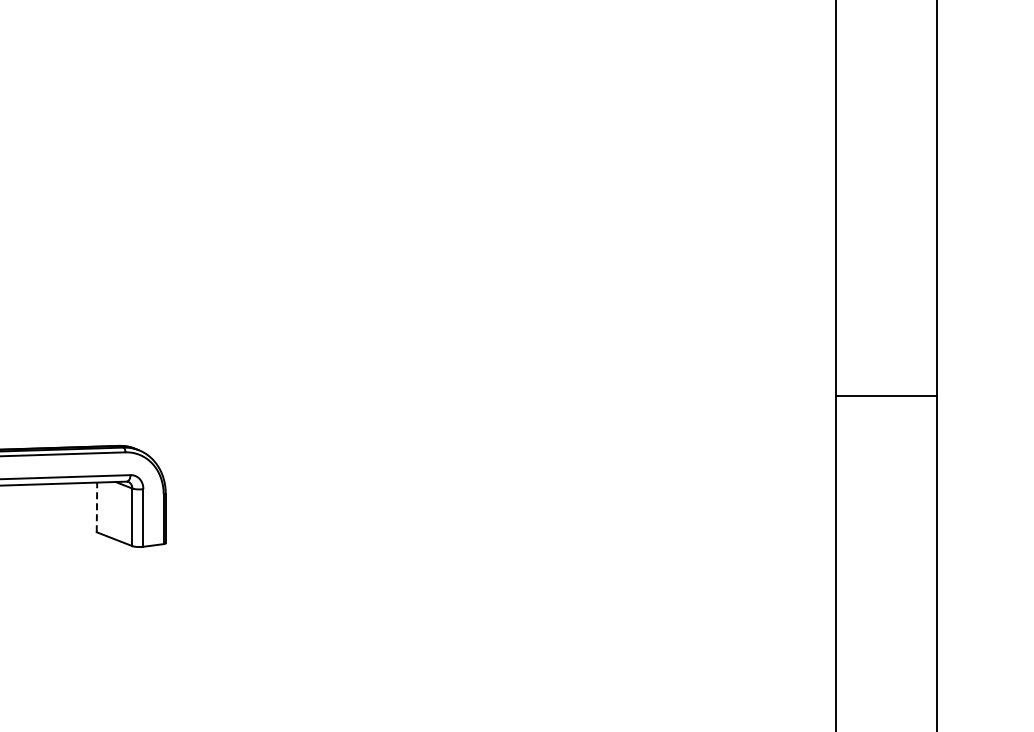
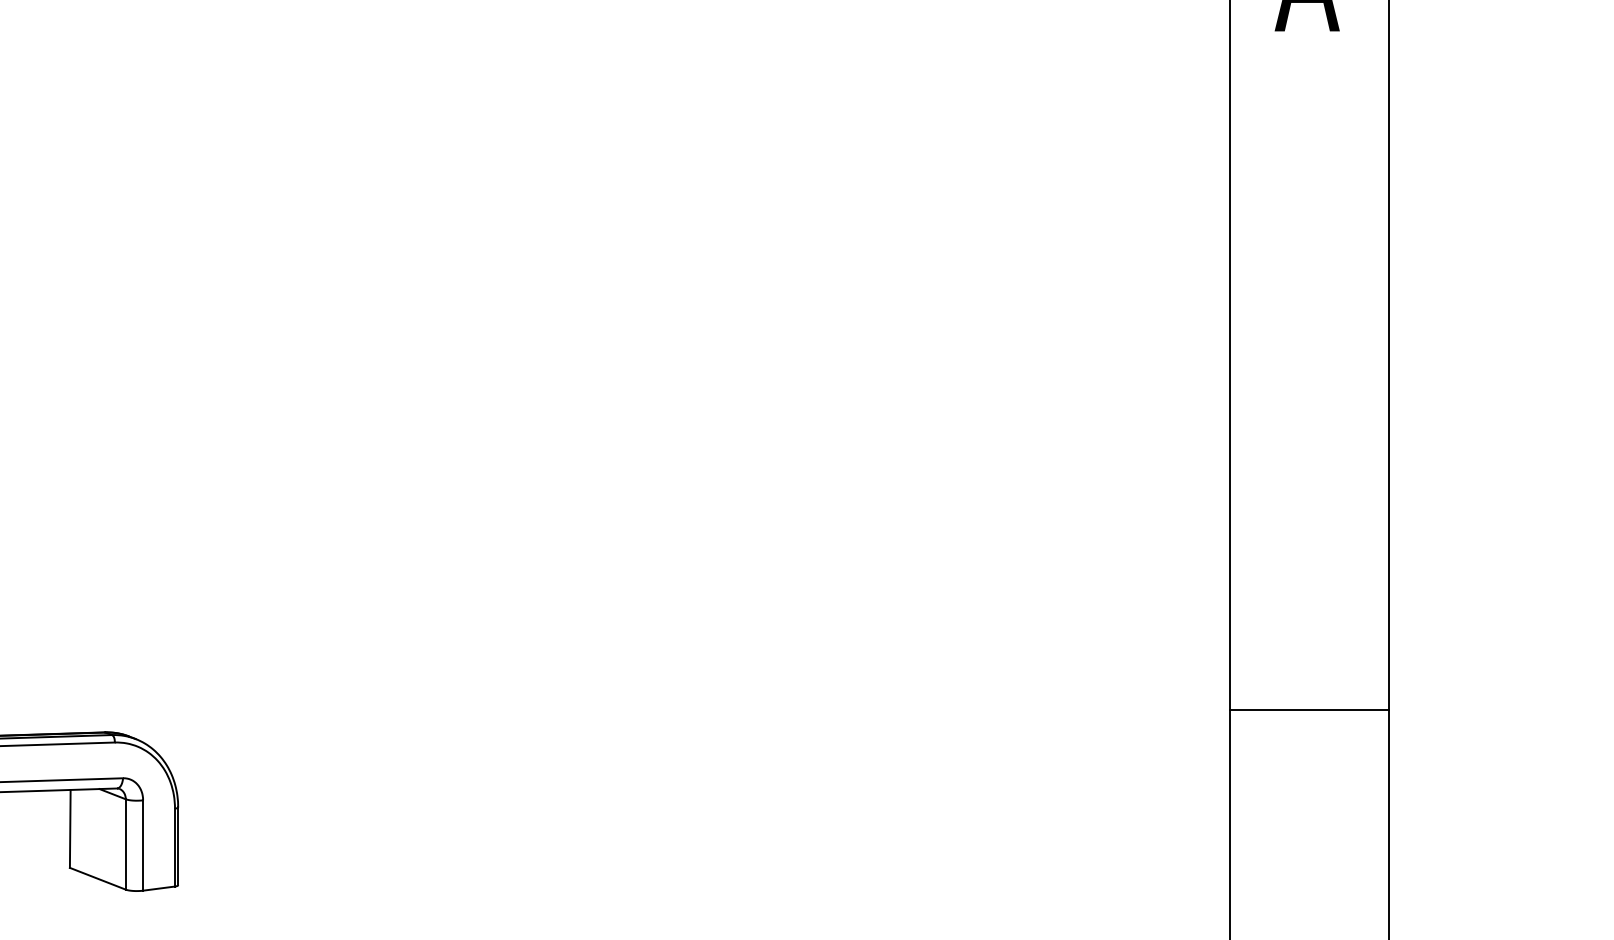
line: (886, 396) -> (1309, 709), moved
line: (96, 507) -> (69, 829), dashed -> solid

